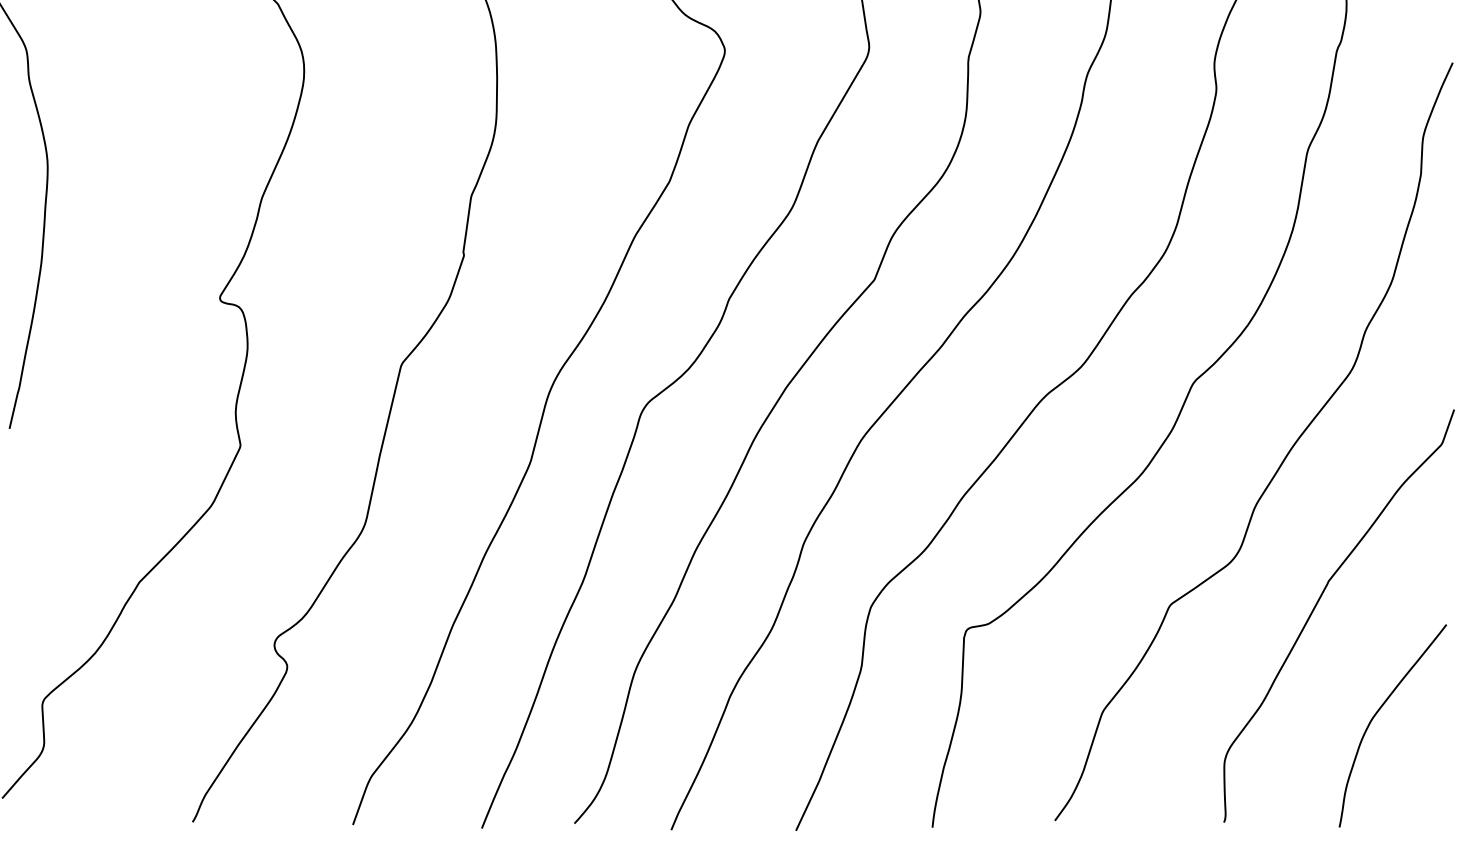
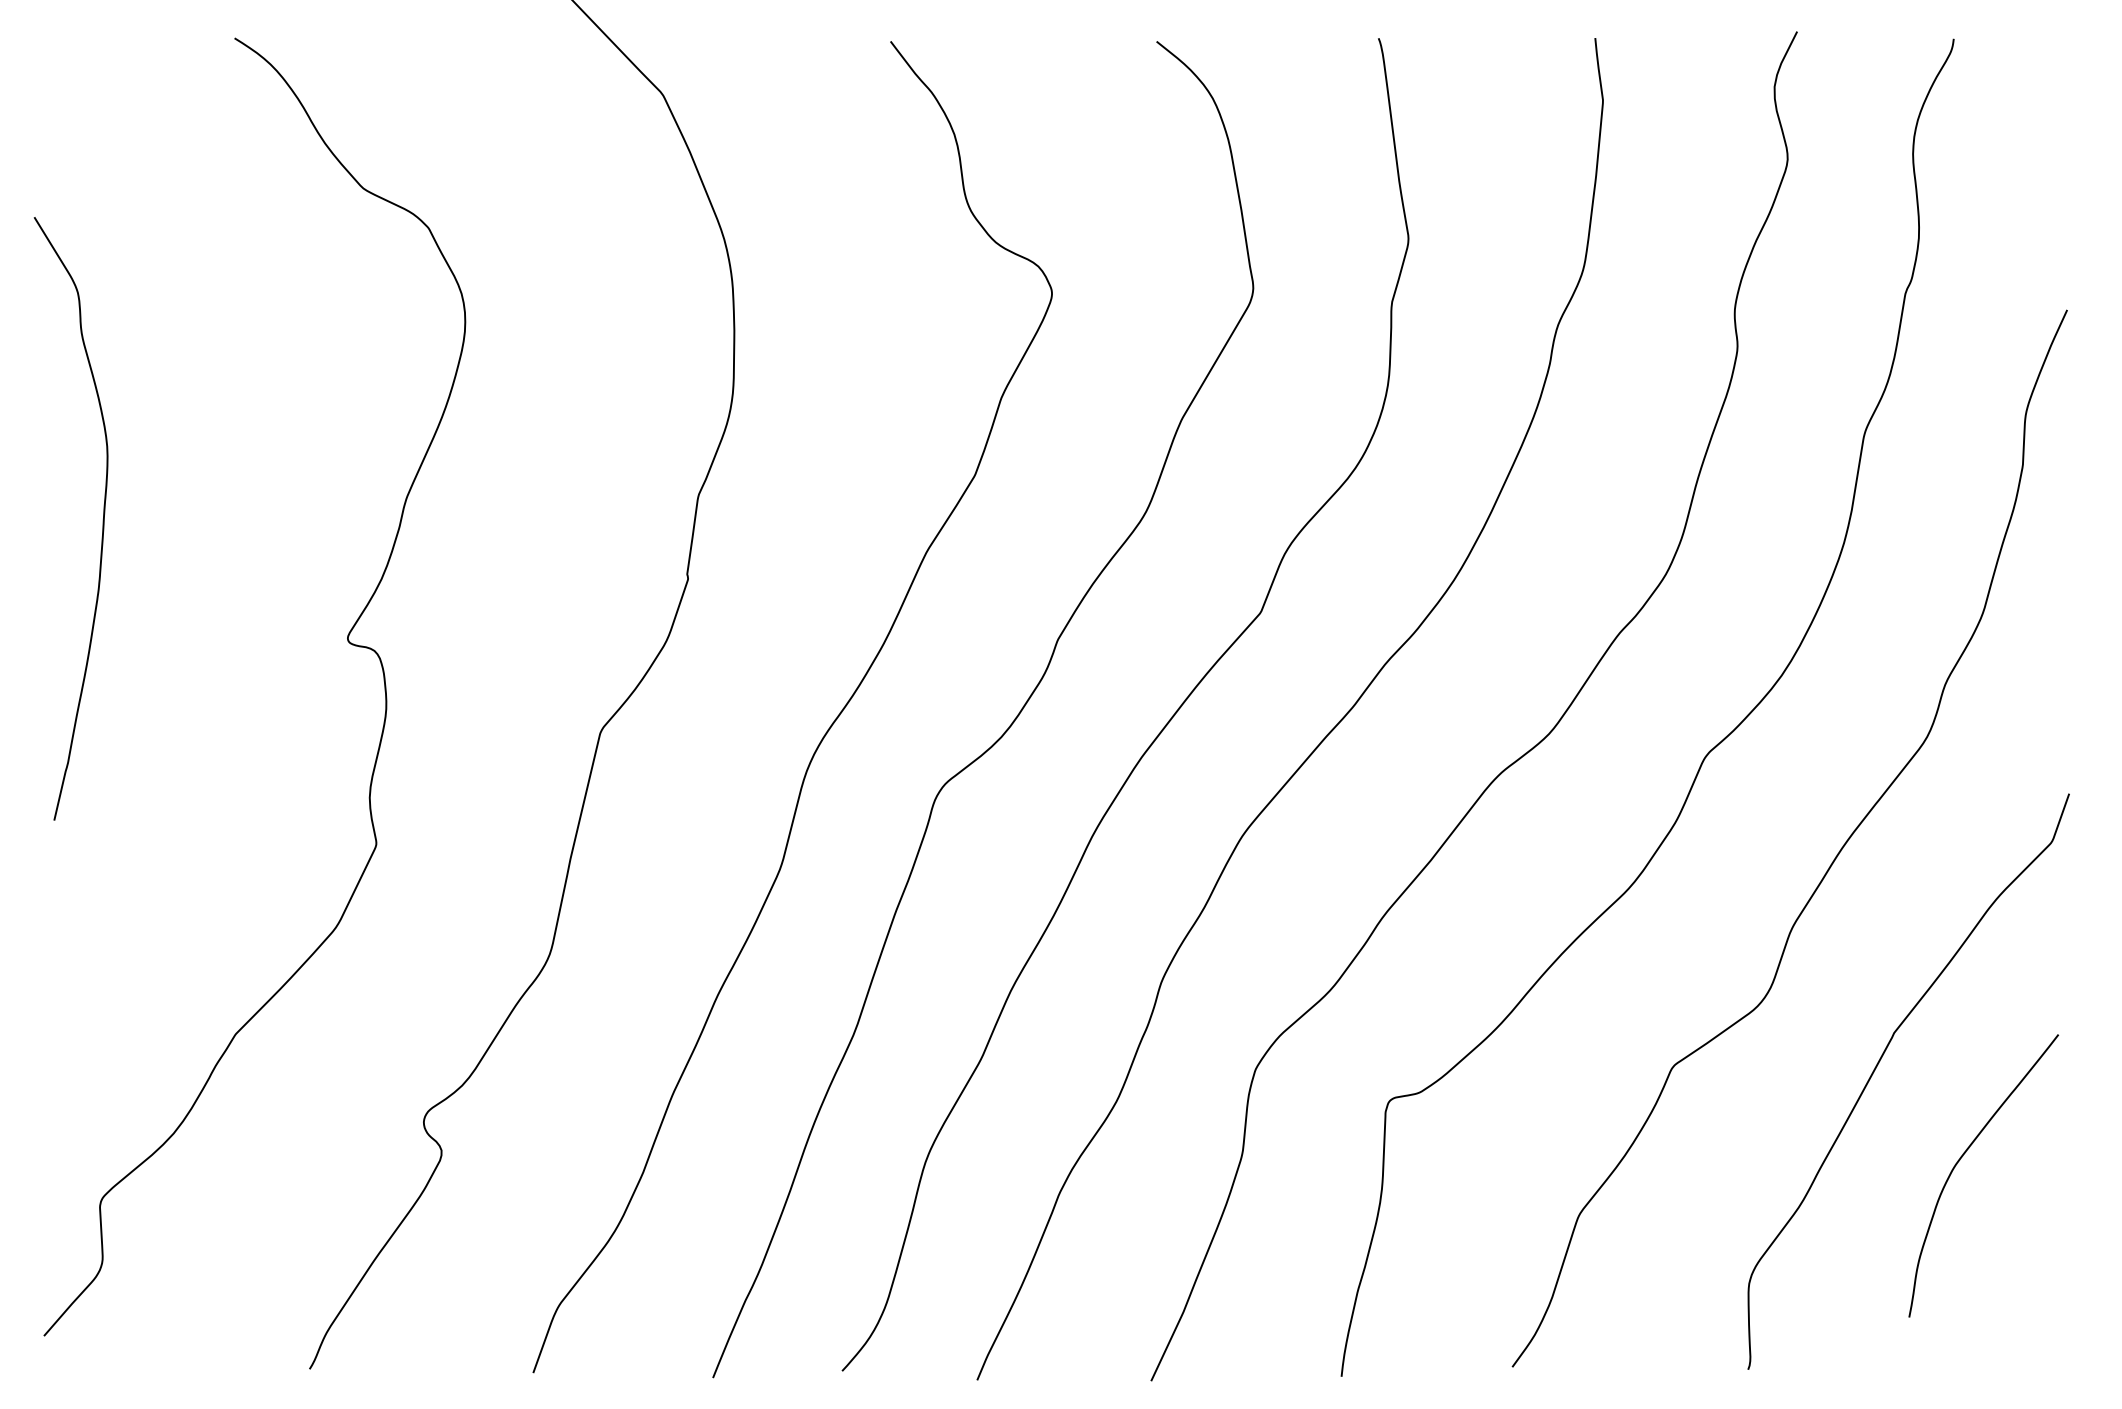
curve: (1376, 714) -> (1960, 1160), moved

